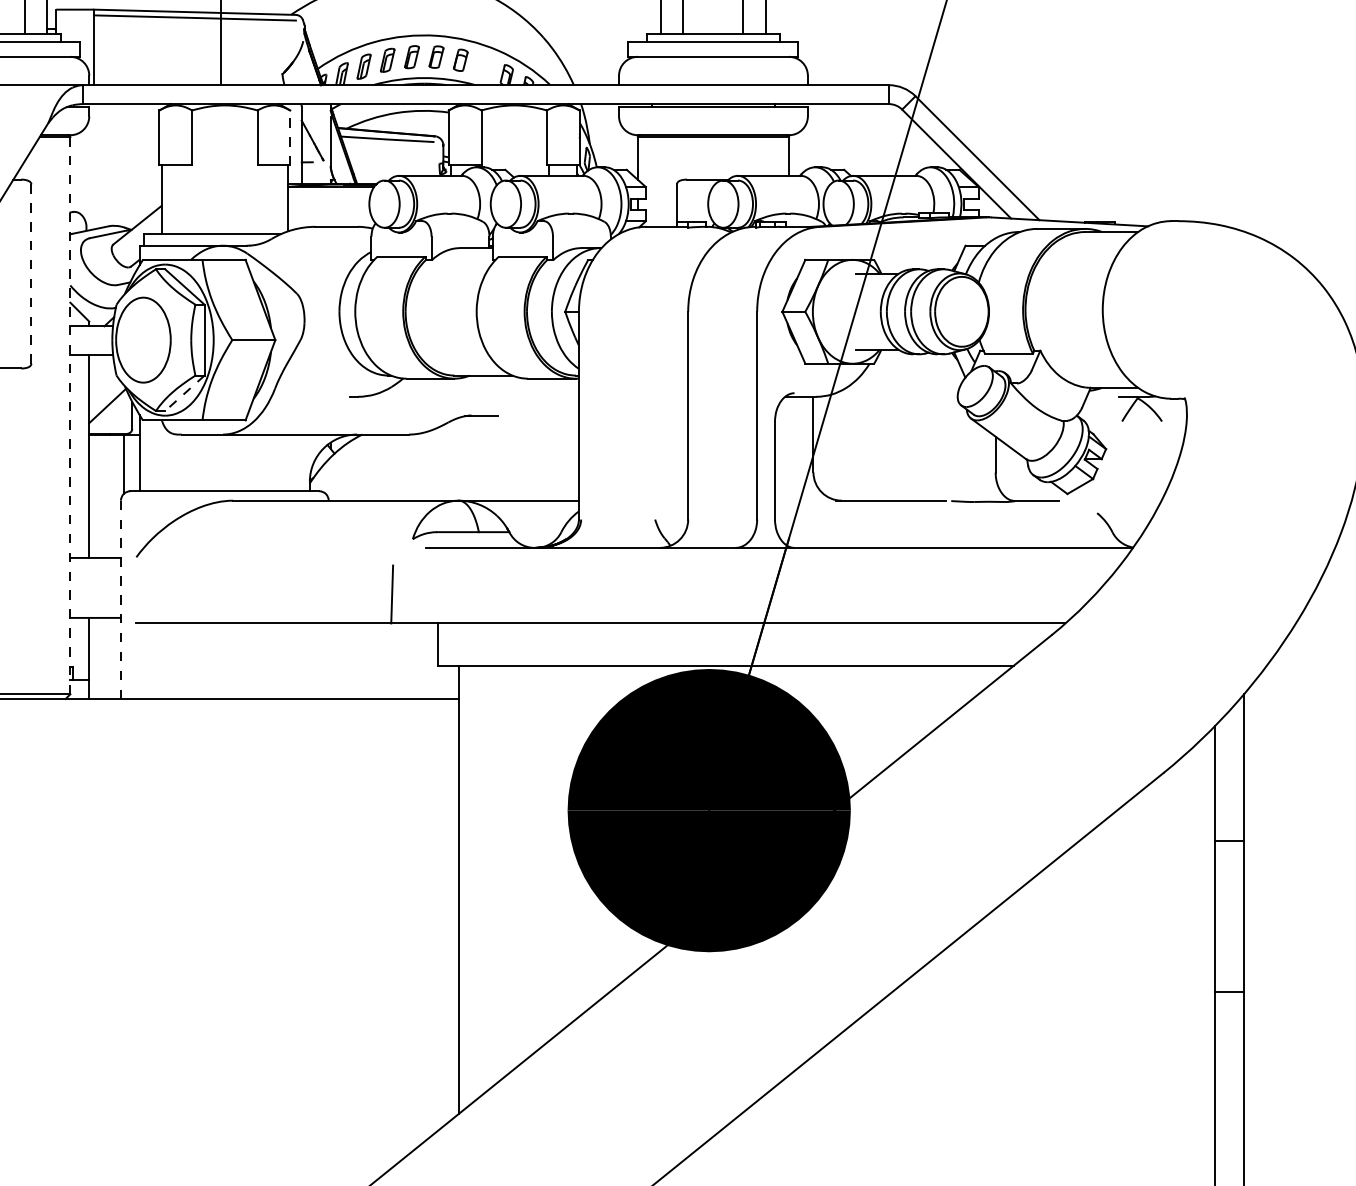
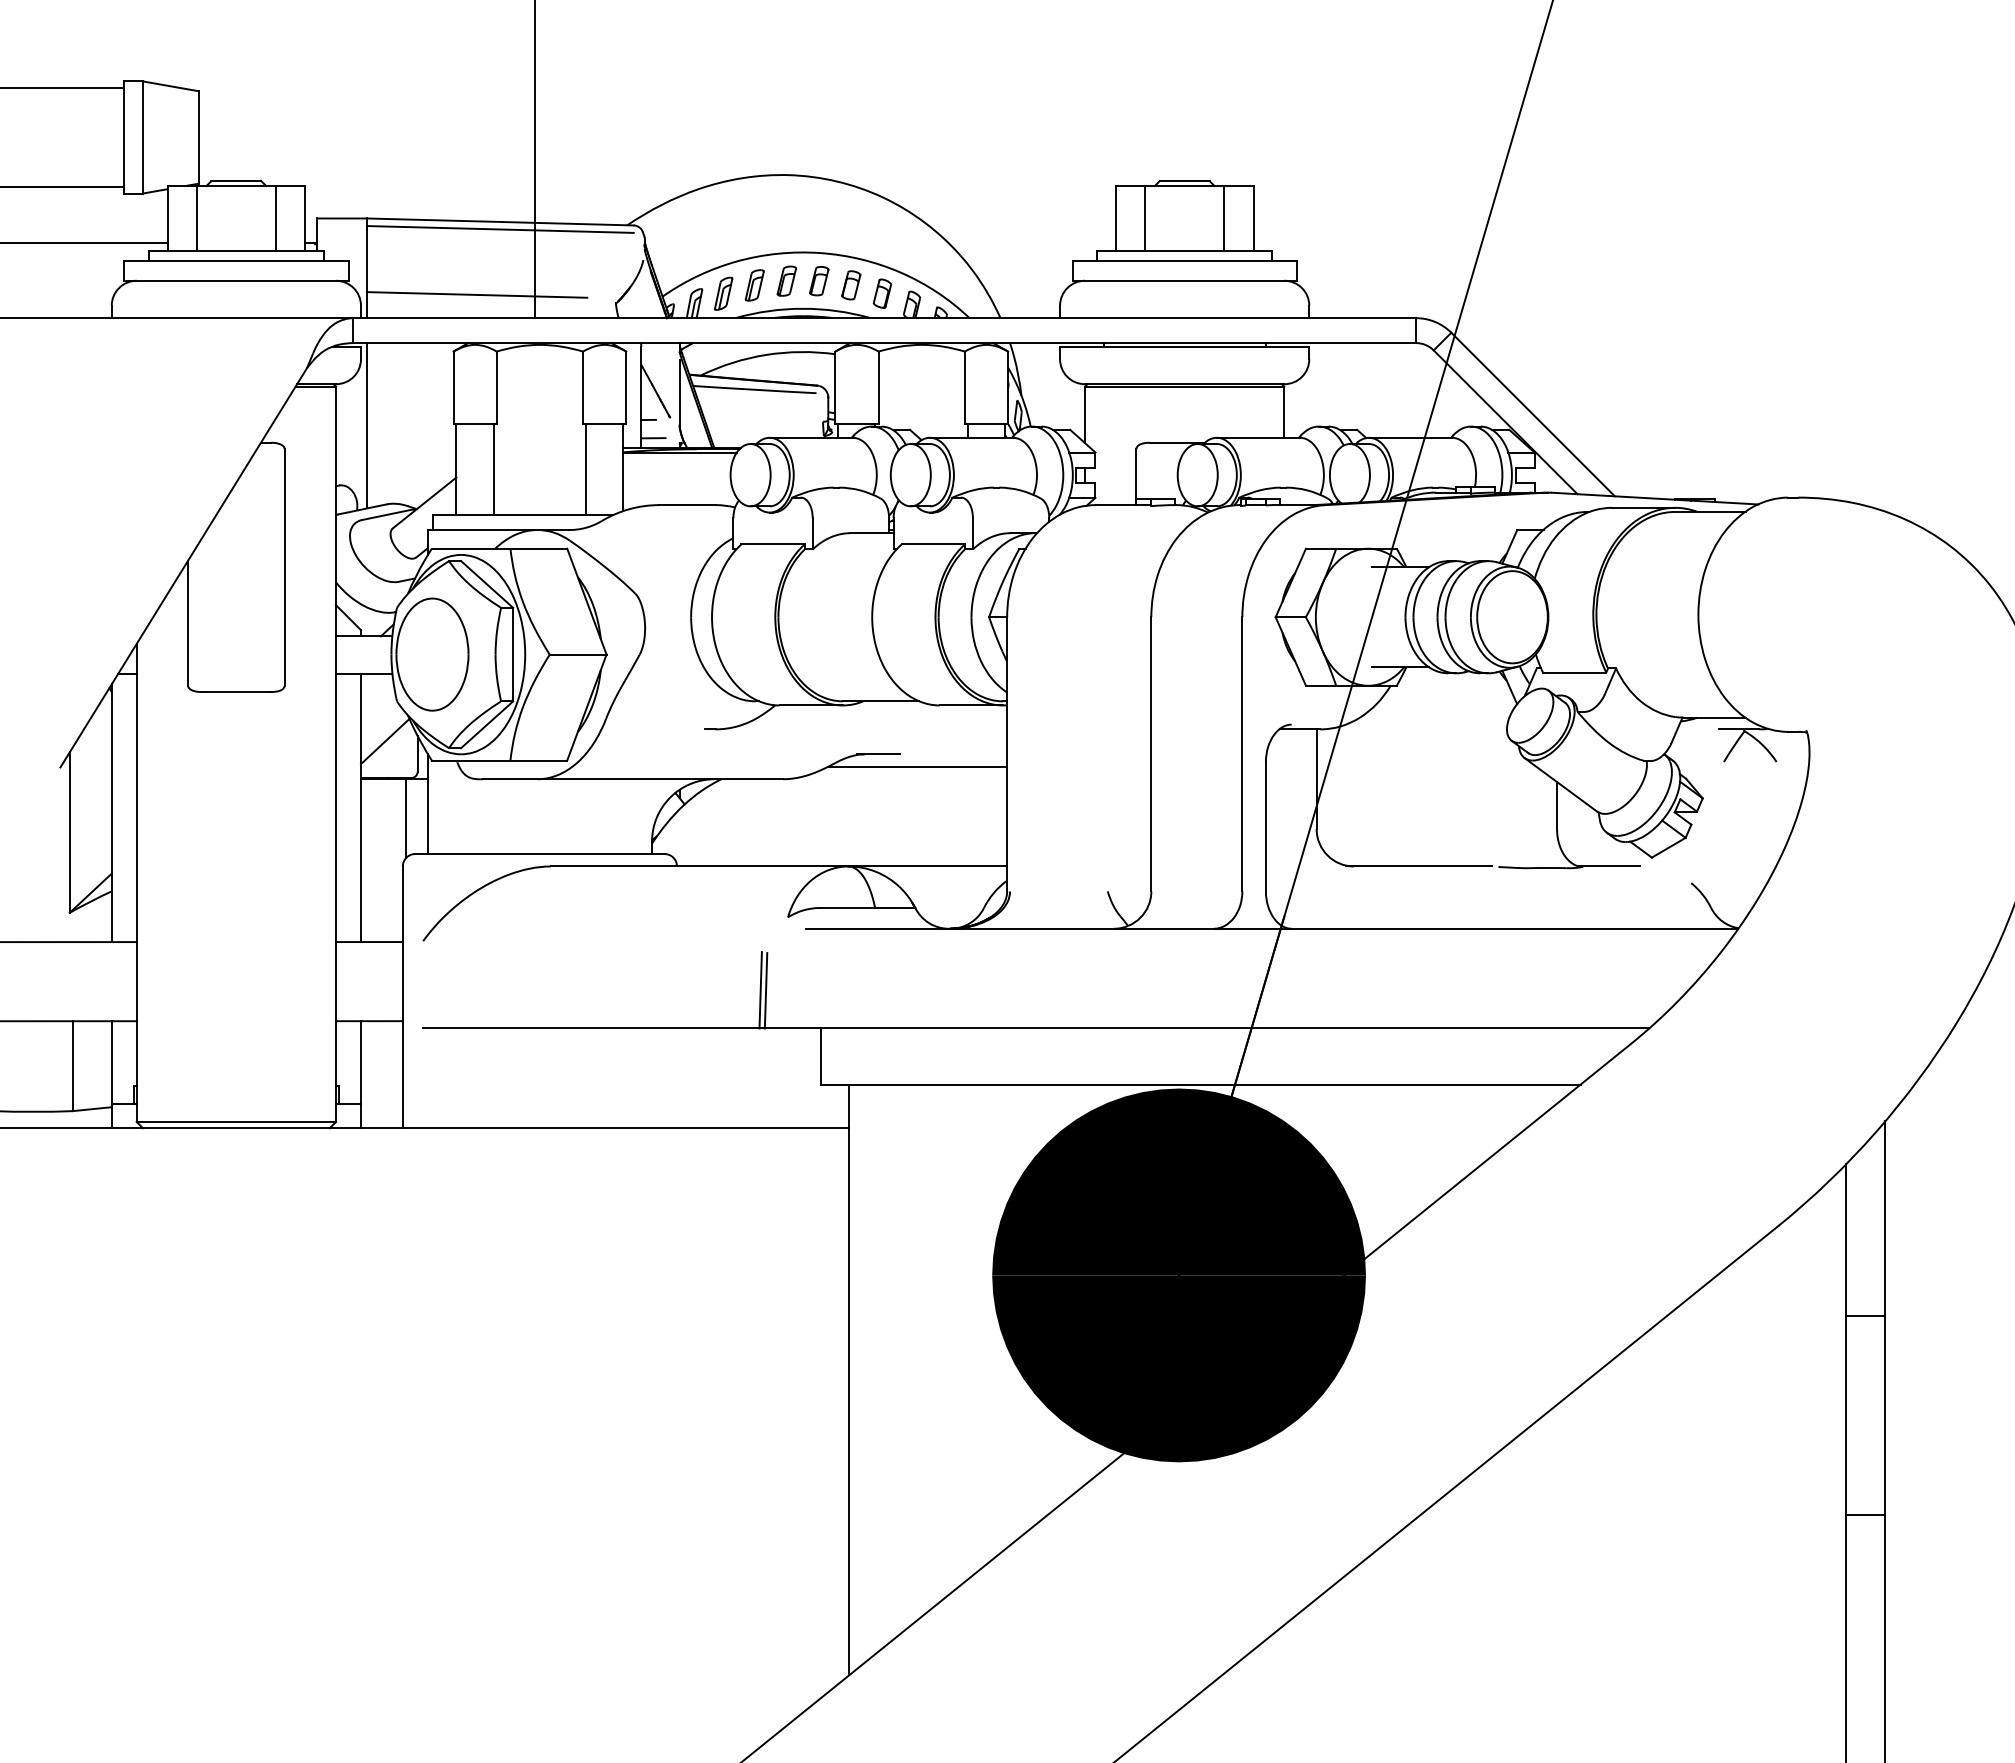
part: (483, 66) -> (881, 293), added
line: (177, 67) -> (477, 294), added
line: (290, 137) -> (626, 387), dashed -> solid
line: (94, 166) -> (367, 425), added
line: (310, 176) -> (653, 438), added
line: (189, 199) -> (493, 469), added
line: (260, 199) -> (586, 469), added
line: (31, 273) -> (284, 566), dashed -> solid
line: (185, 393) -> (487, 724), dashed -> solid
line: (70, 415) -> (336, 754), dashed -> solid
line: (510, 424) -> (917, 766), added
line: (395, 594) -> (765, 990), added
line: (120, 599) -> (402, 997), dashed -> solid

